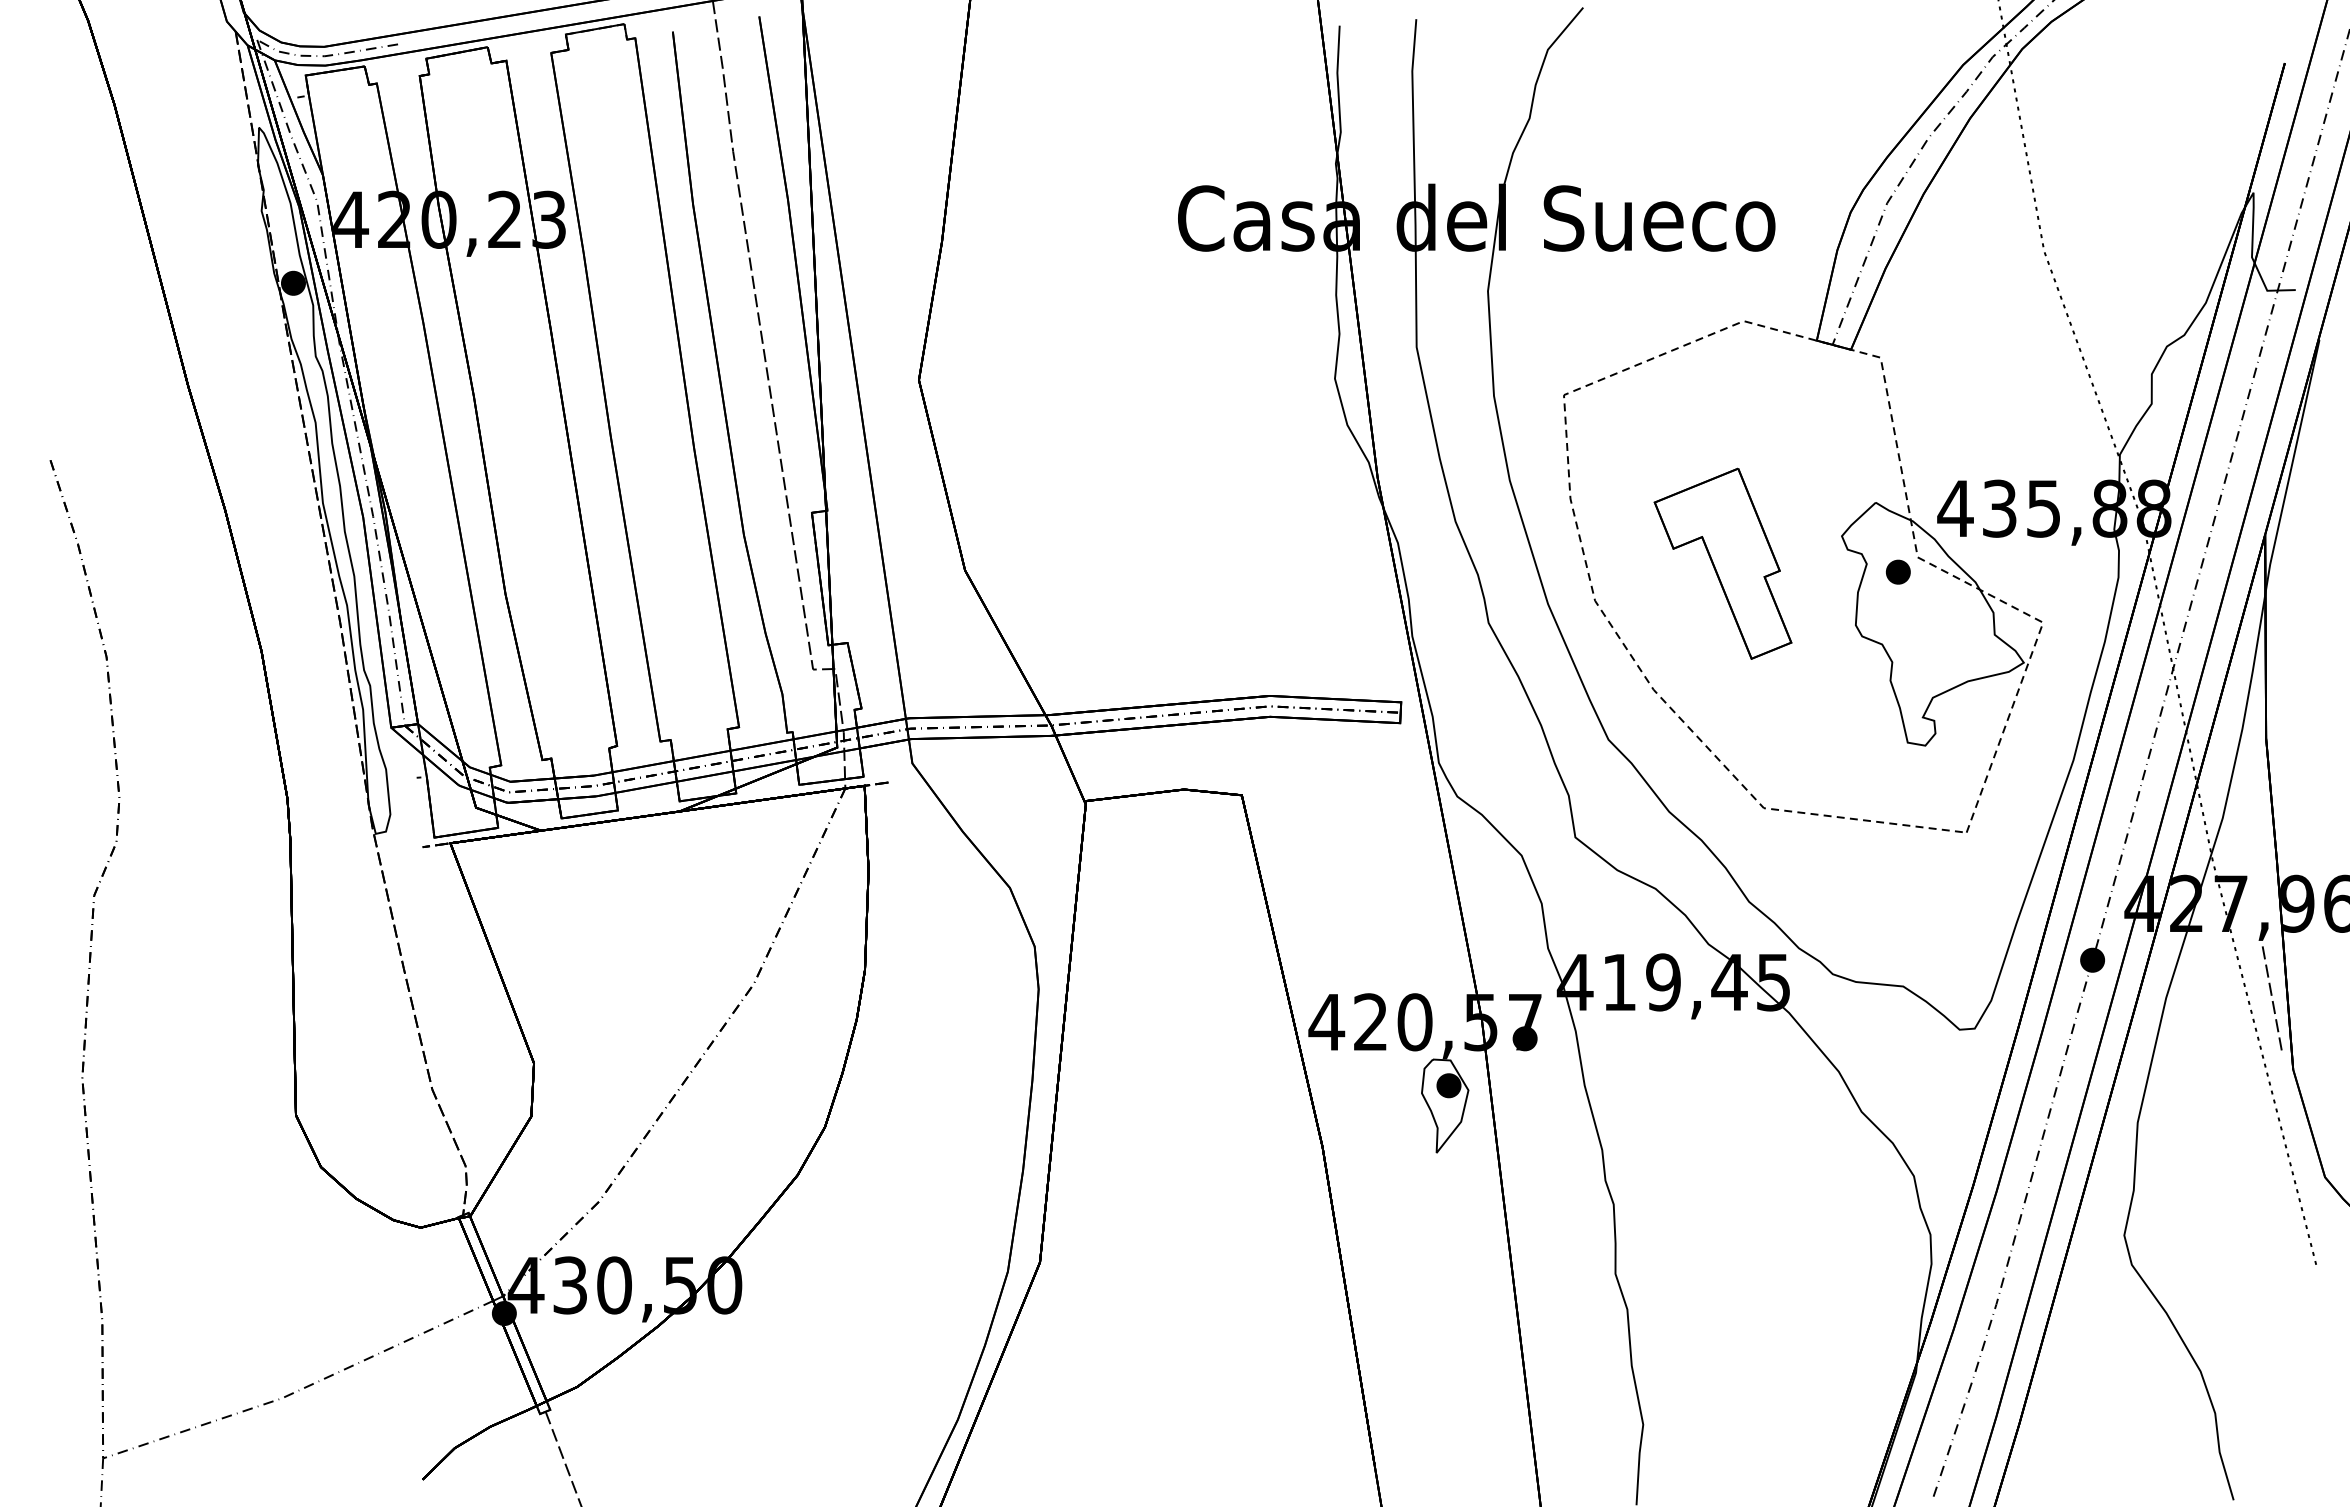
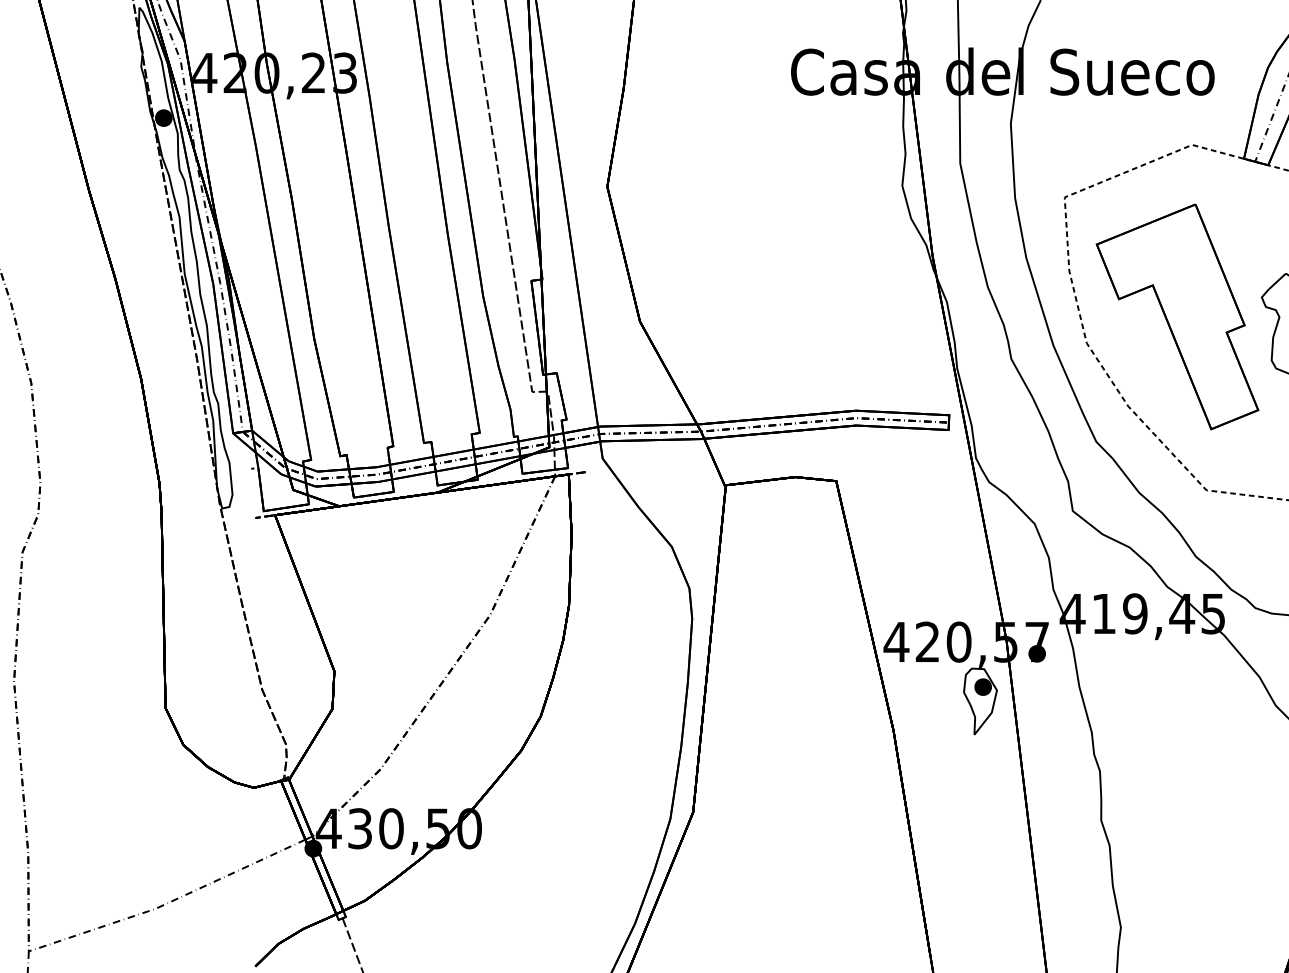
part: (1722, 563) -> (1177, 316), size x1.67

